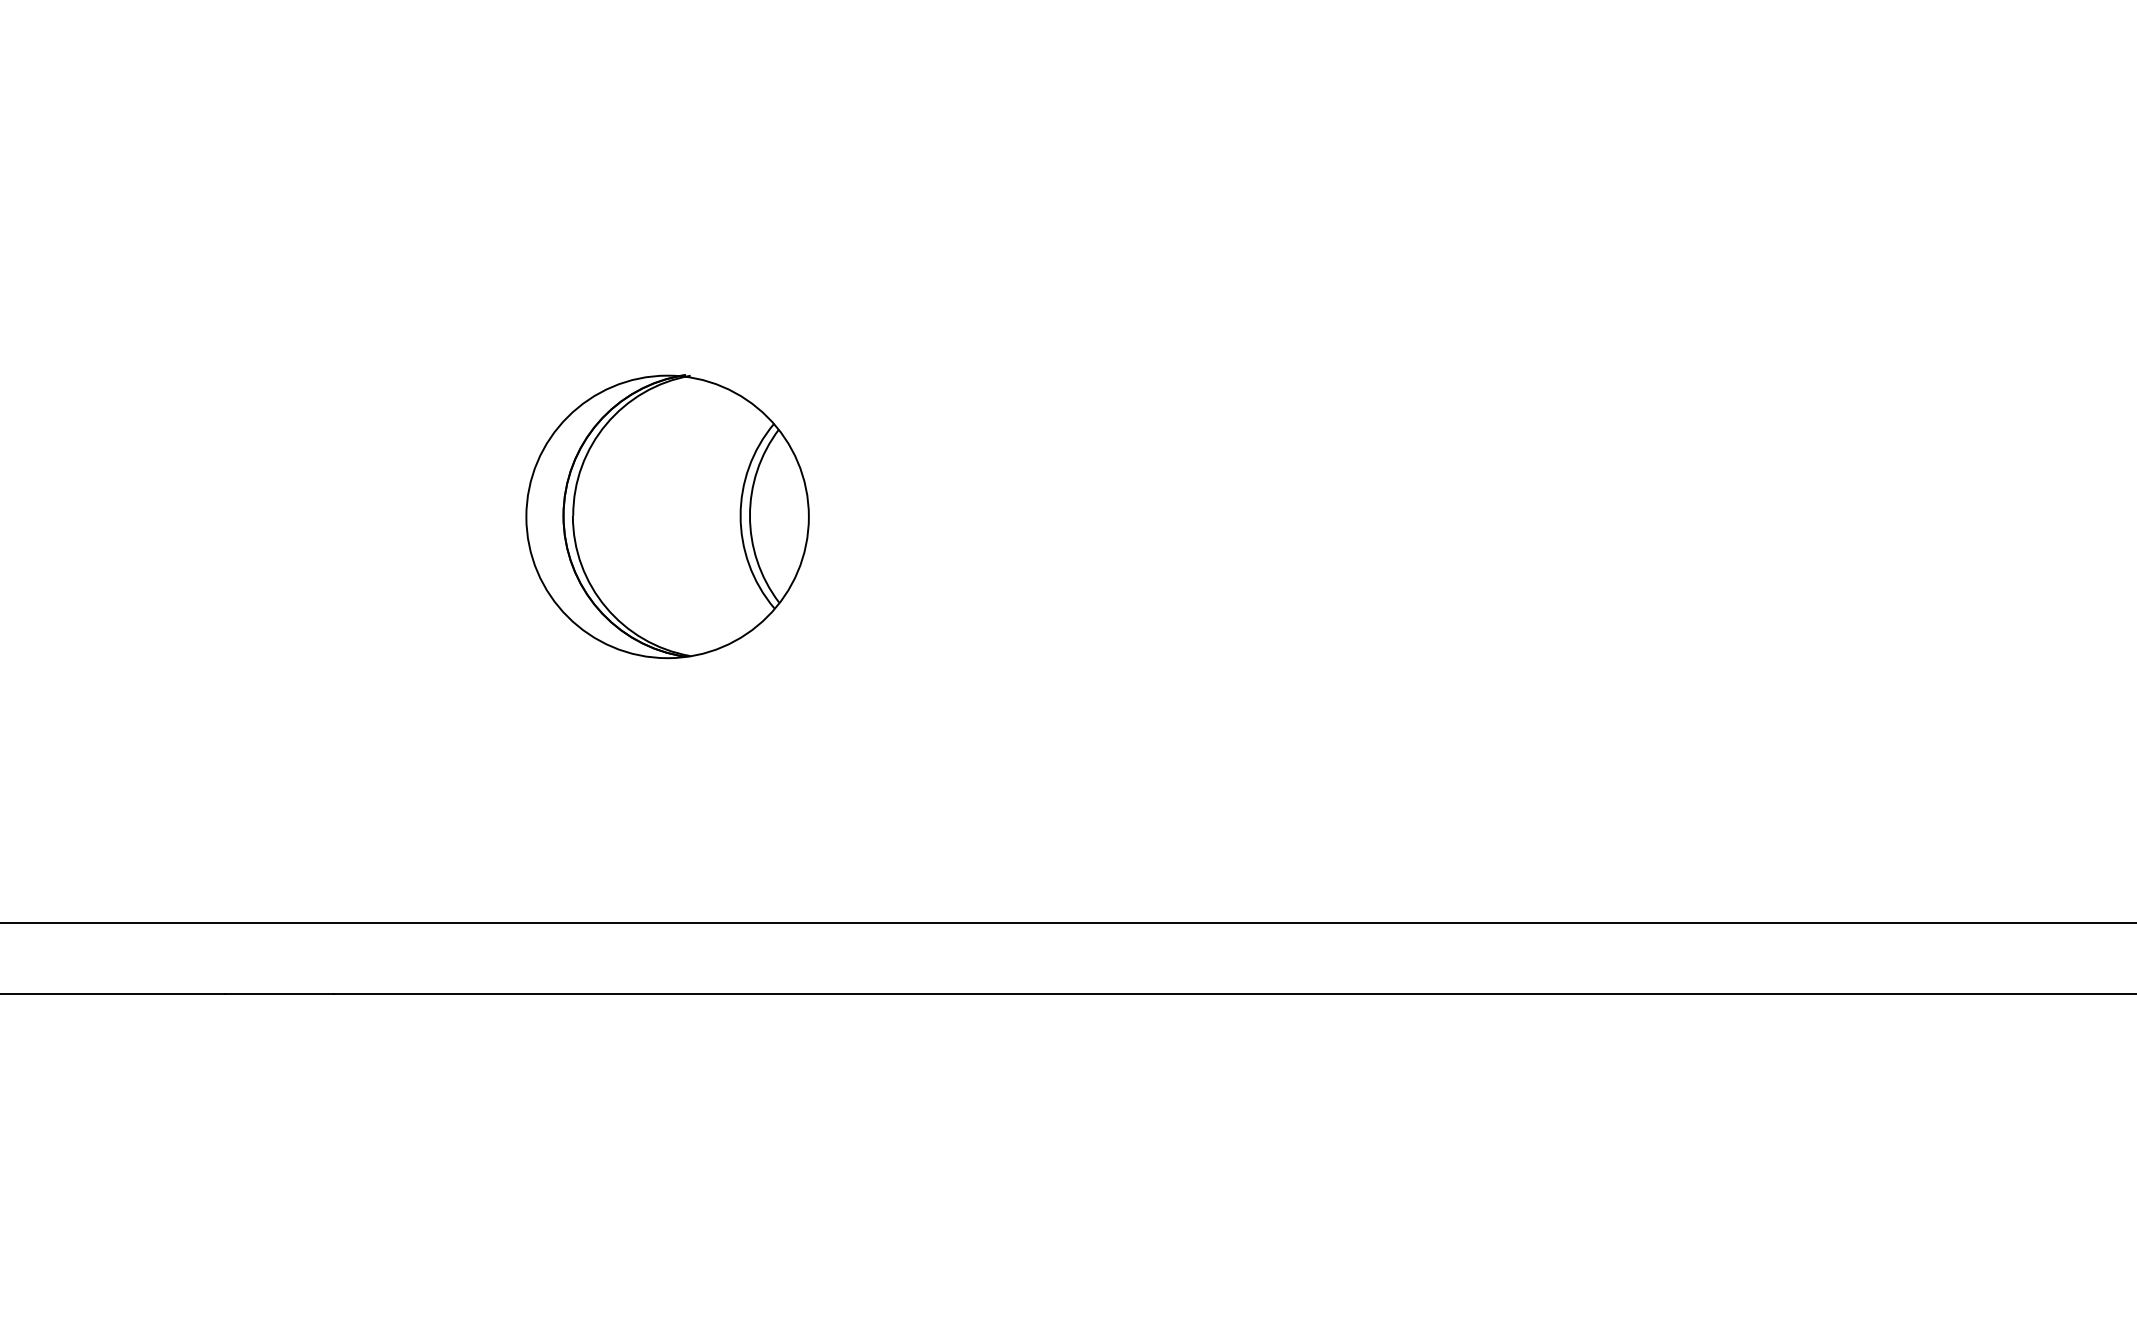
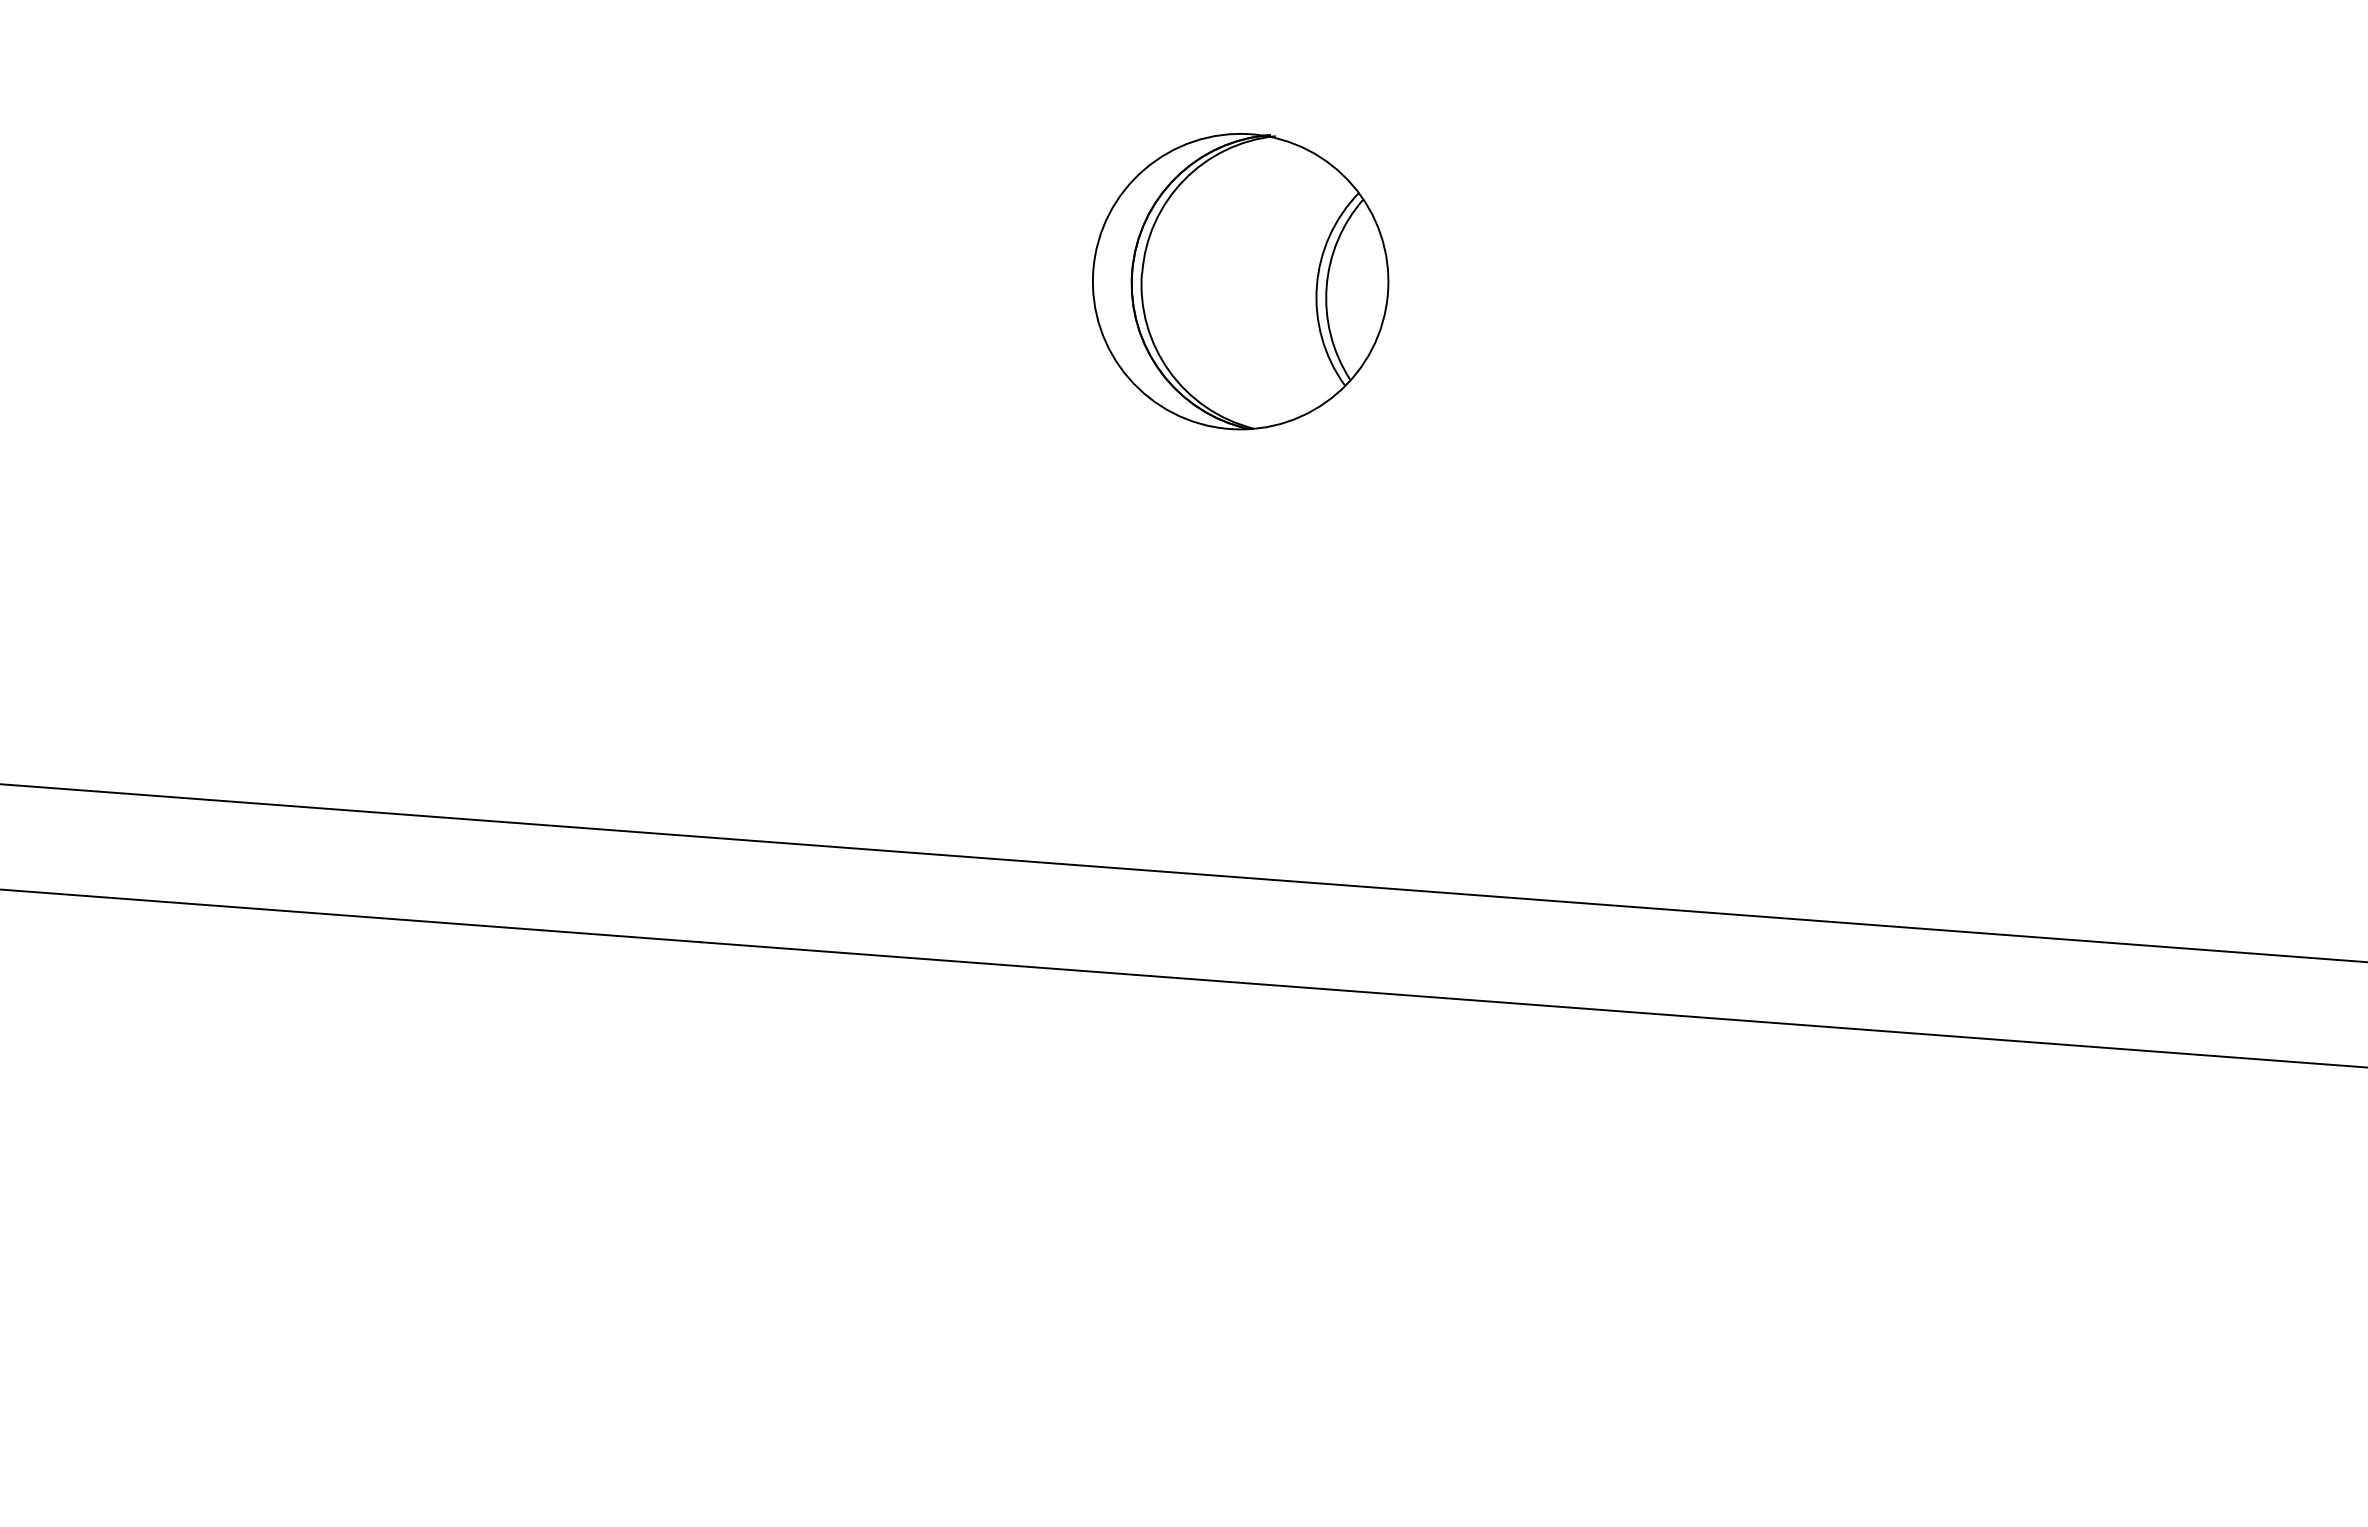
part: (667, 516) -> (1240, 281), size x0.71

